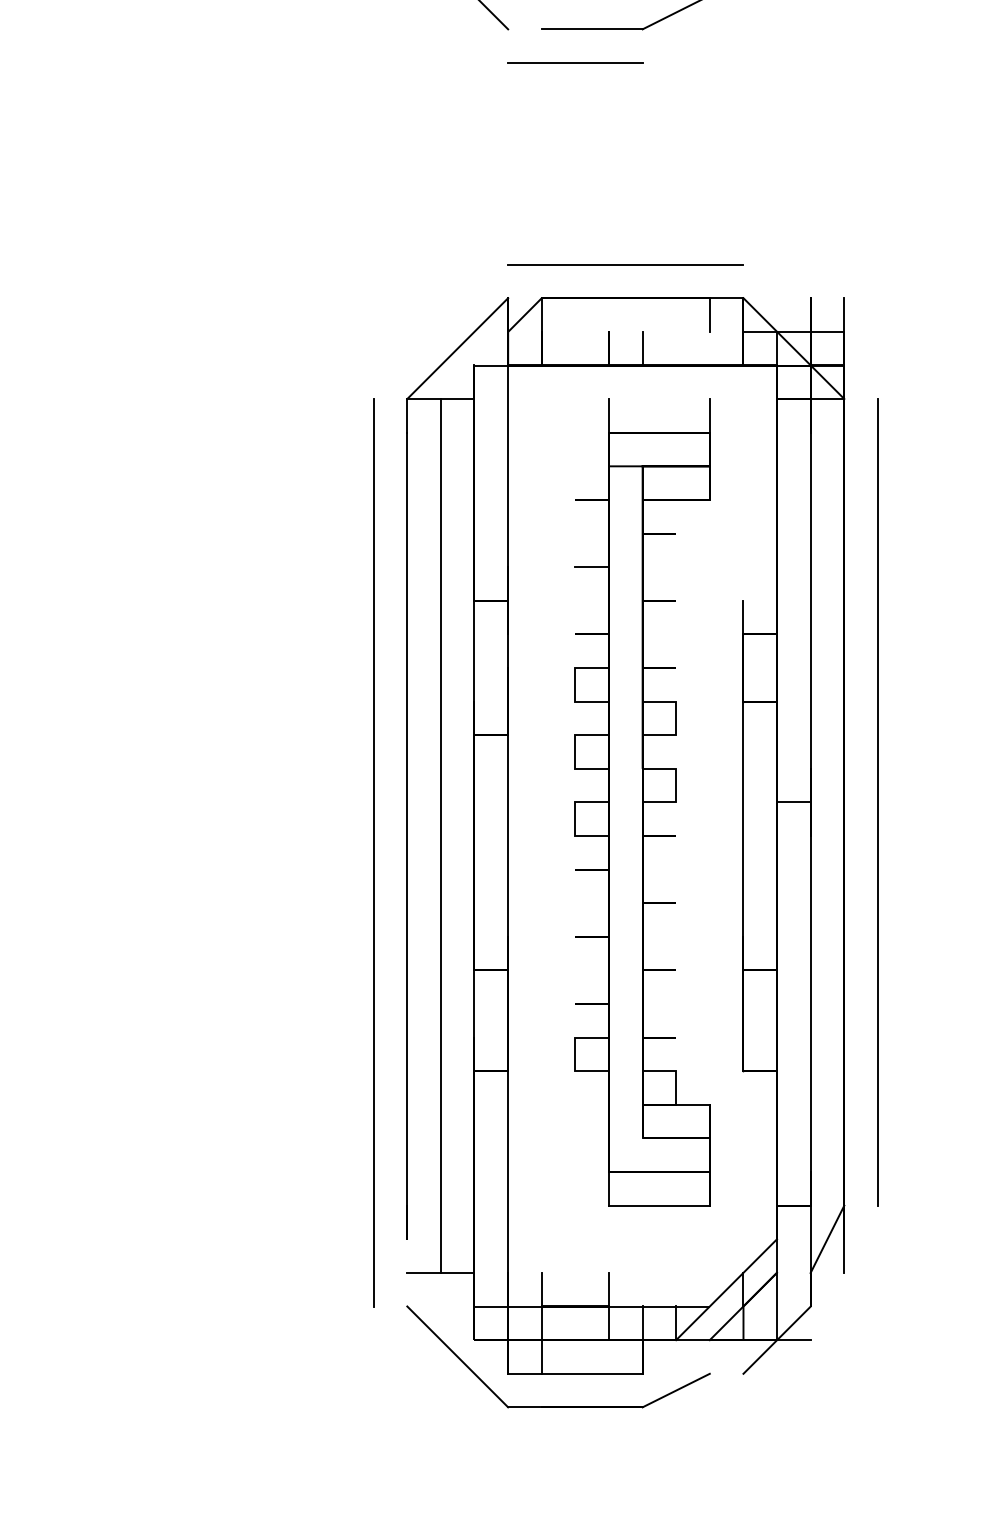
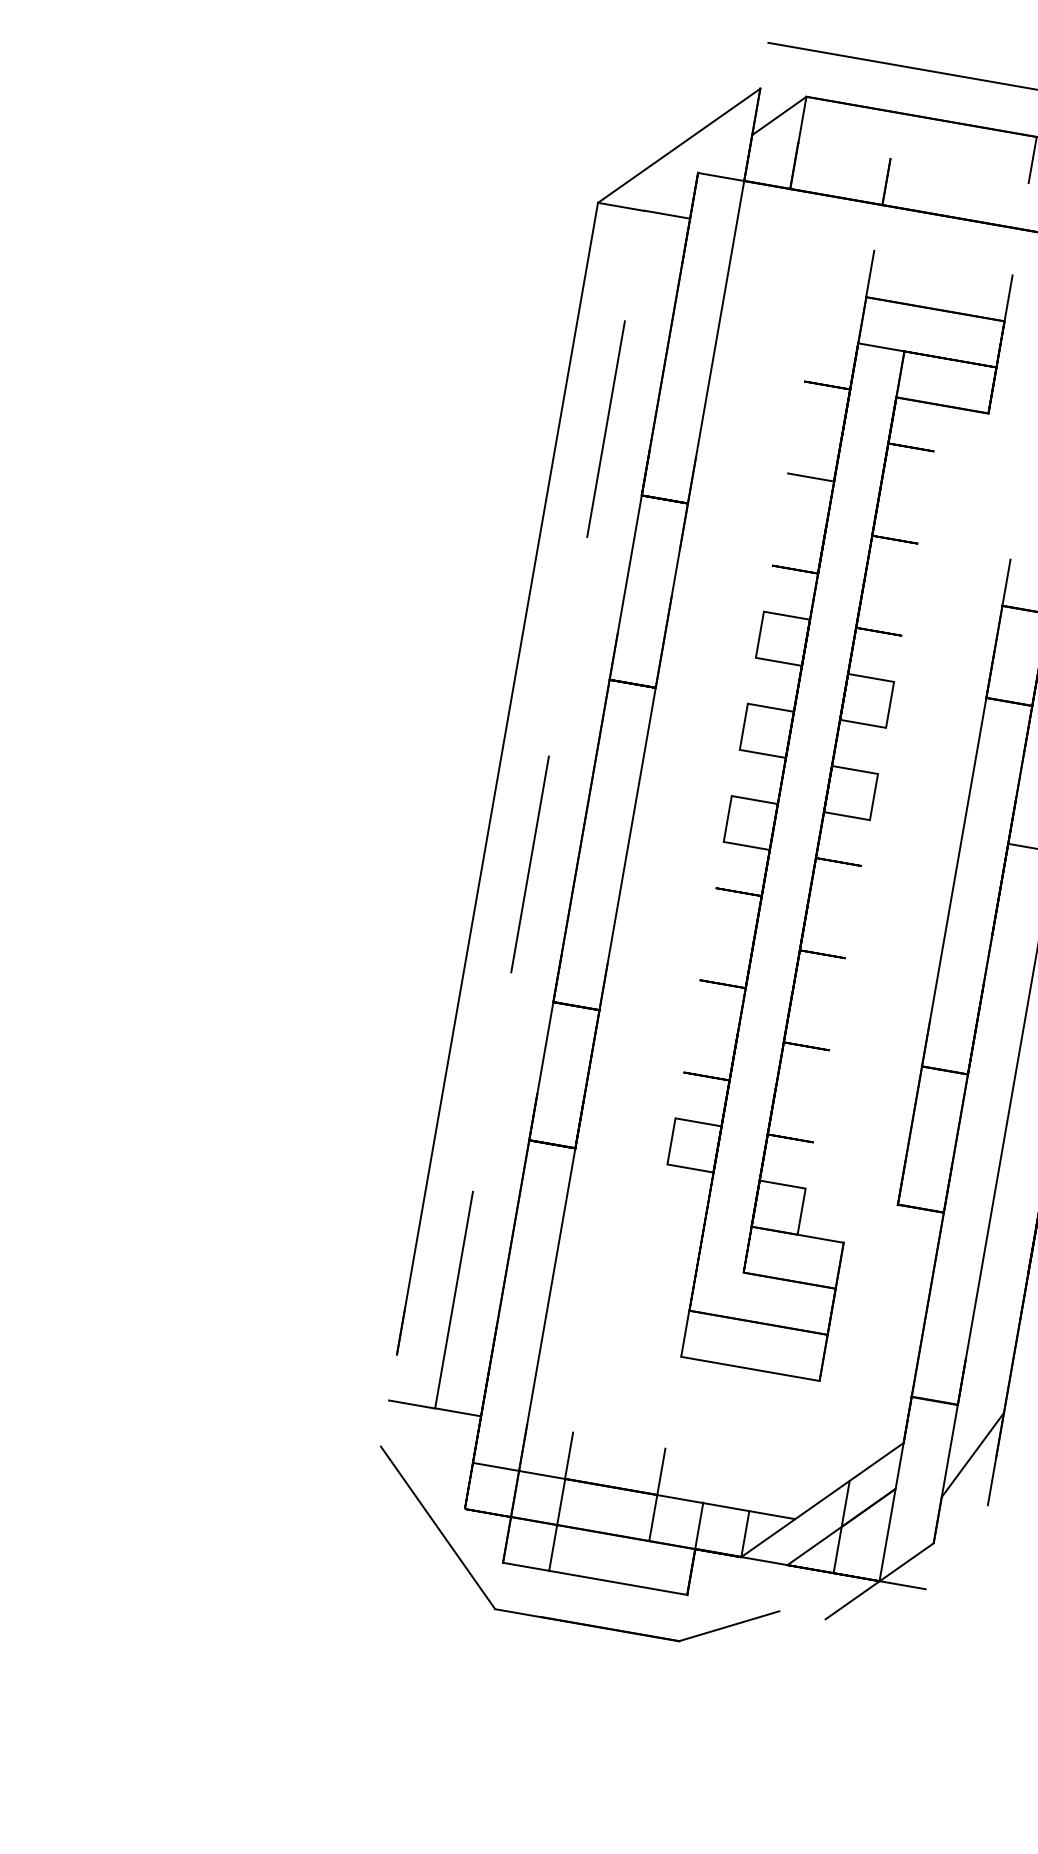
line: (642, 348) -> (932, 189), removed
line: (440, 835) -> (539, 809), solid -> dashed
line: (373, 852) -> (443, 816), removed

